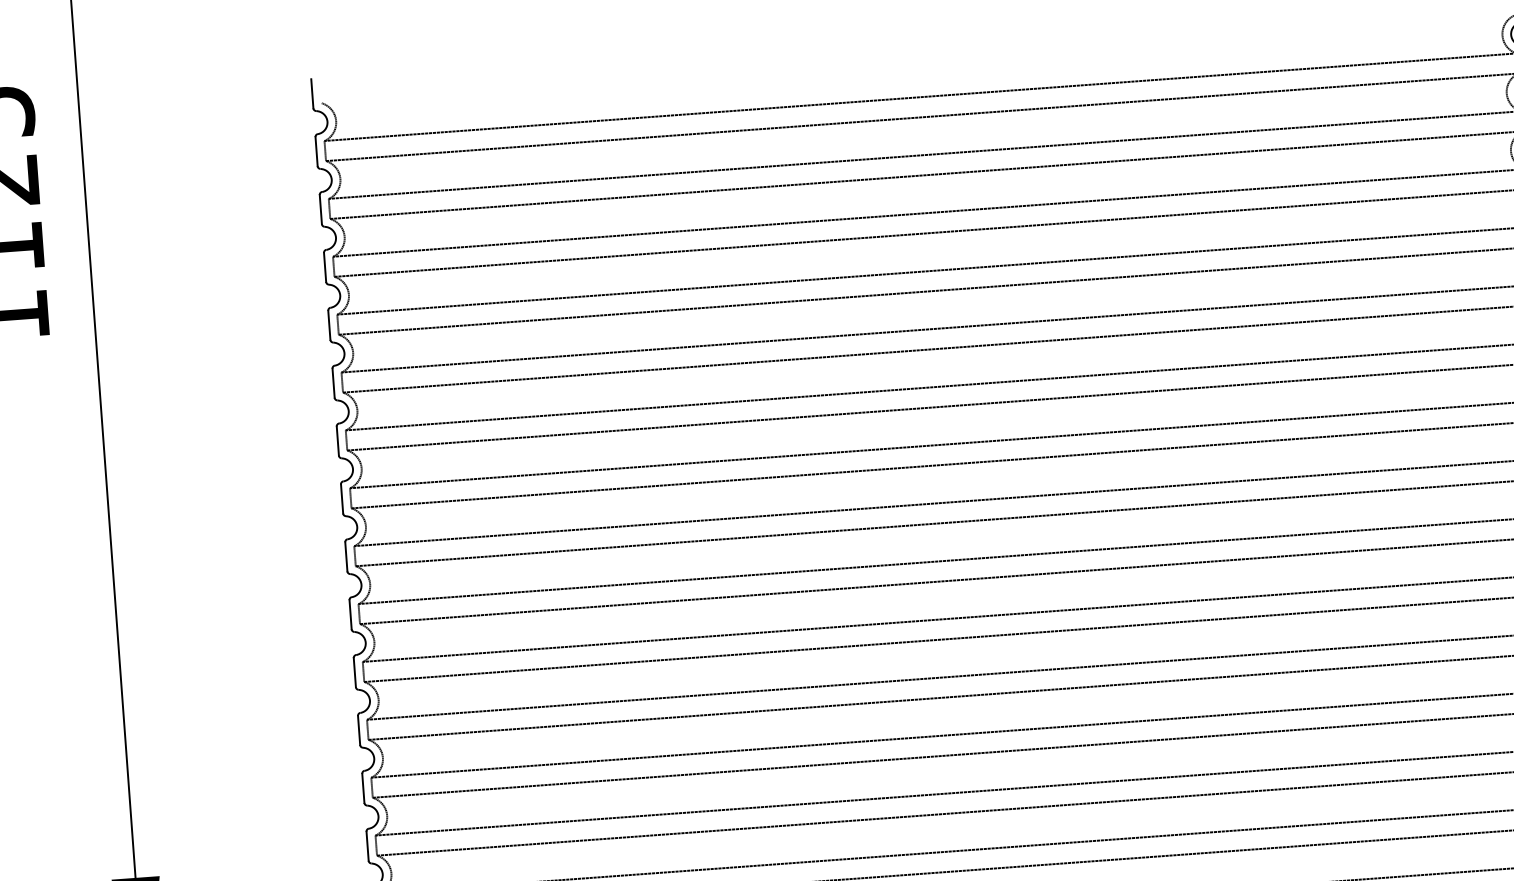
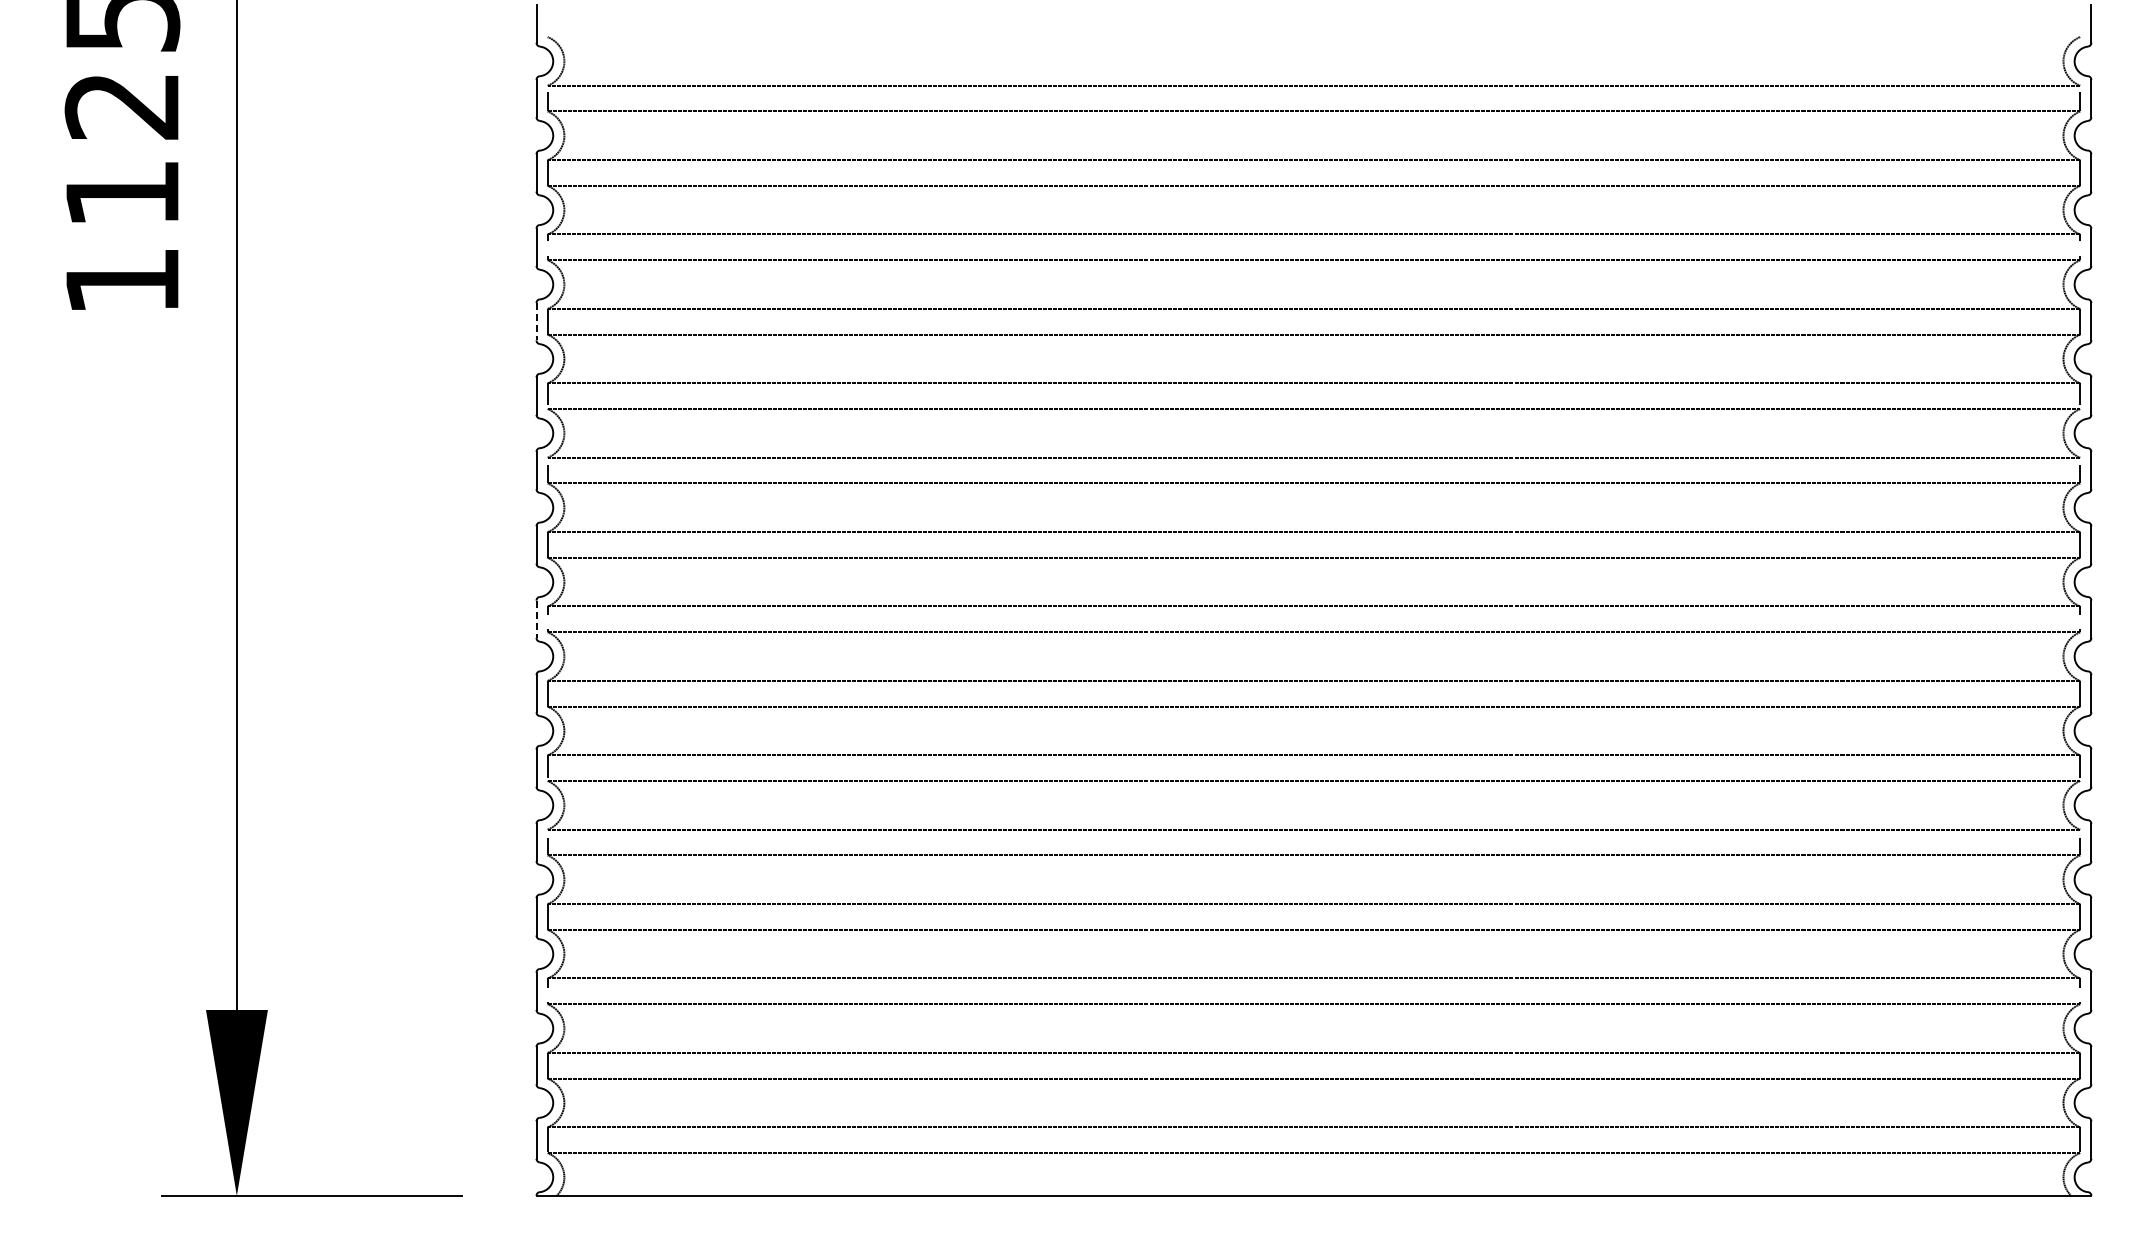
line: (329, 325) -> (536, 321), solid -> dashed
line: (346, 556) -> (536, 619), solid -> dashed

